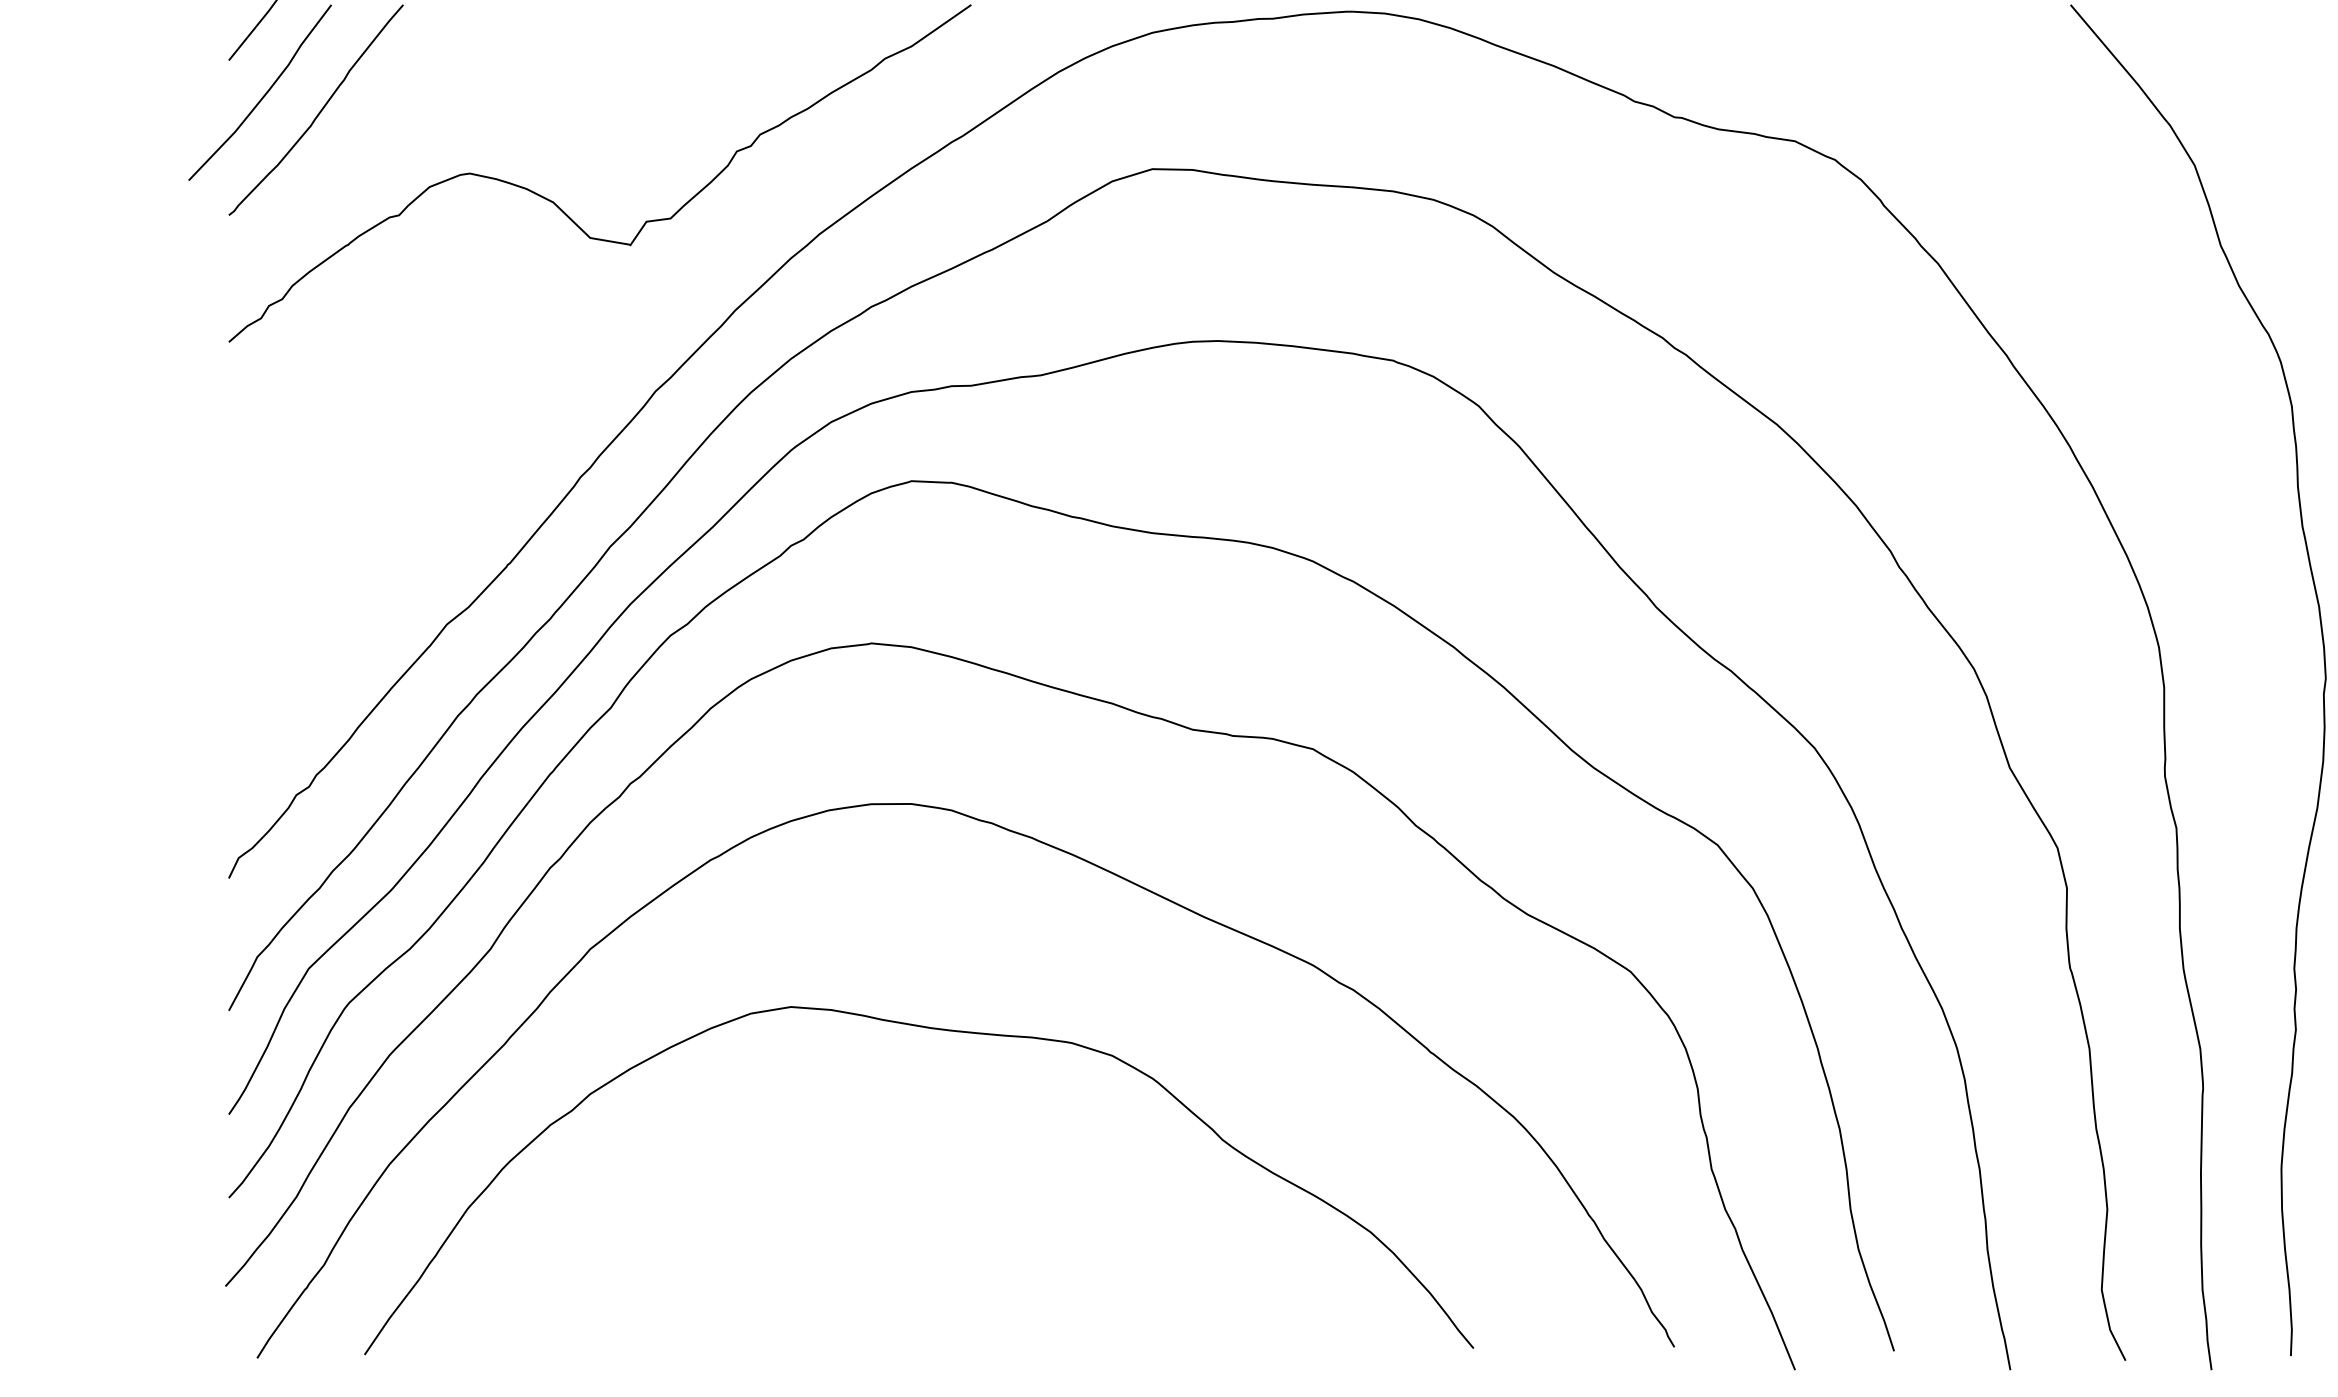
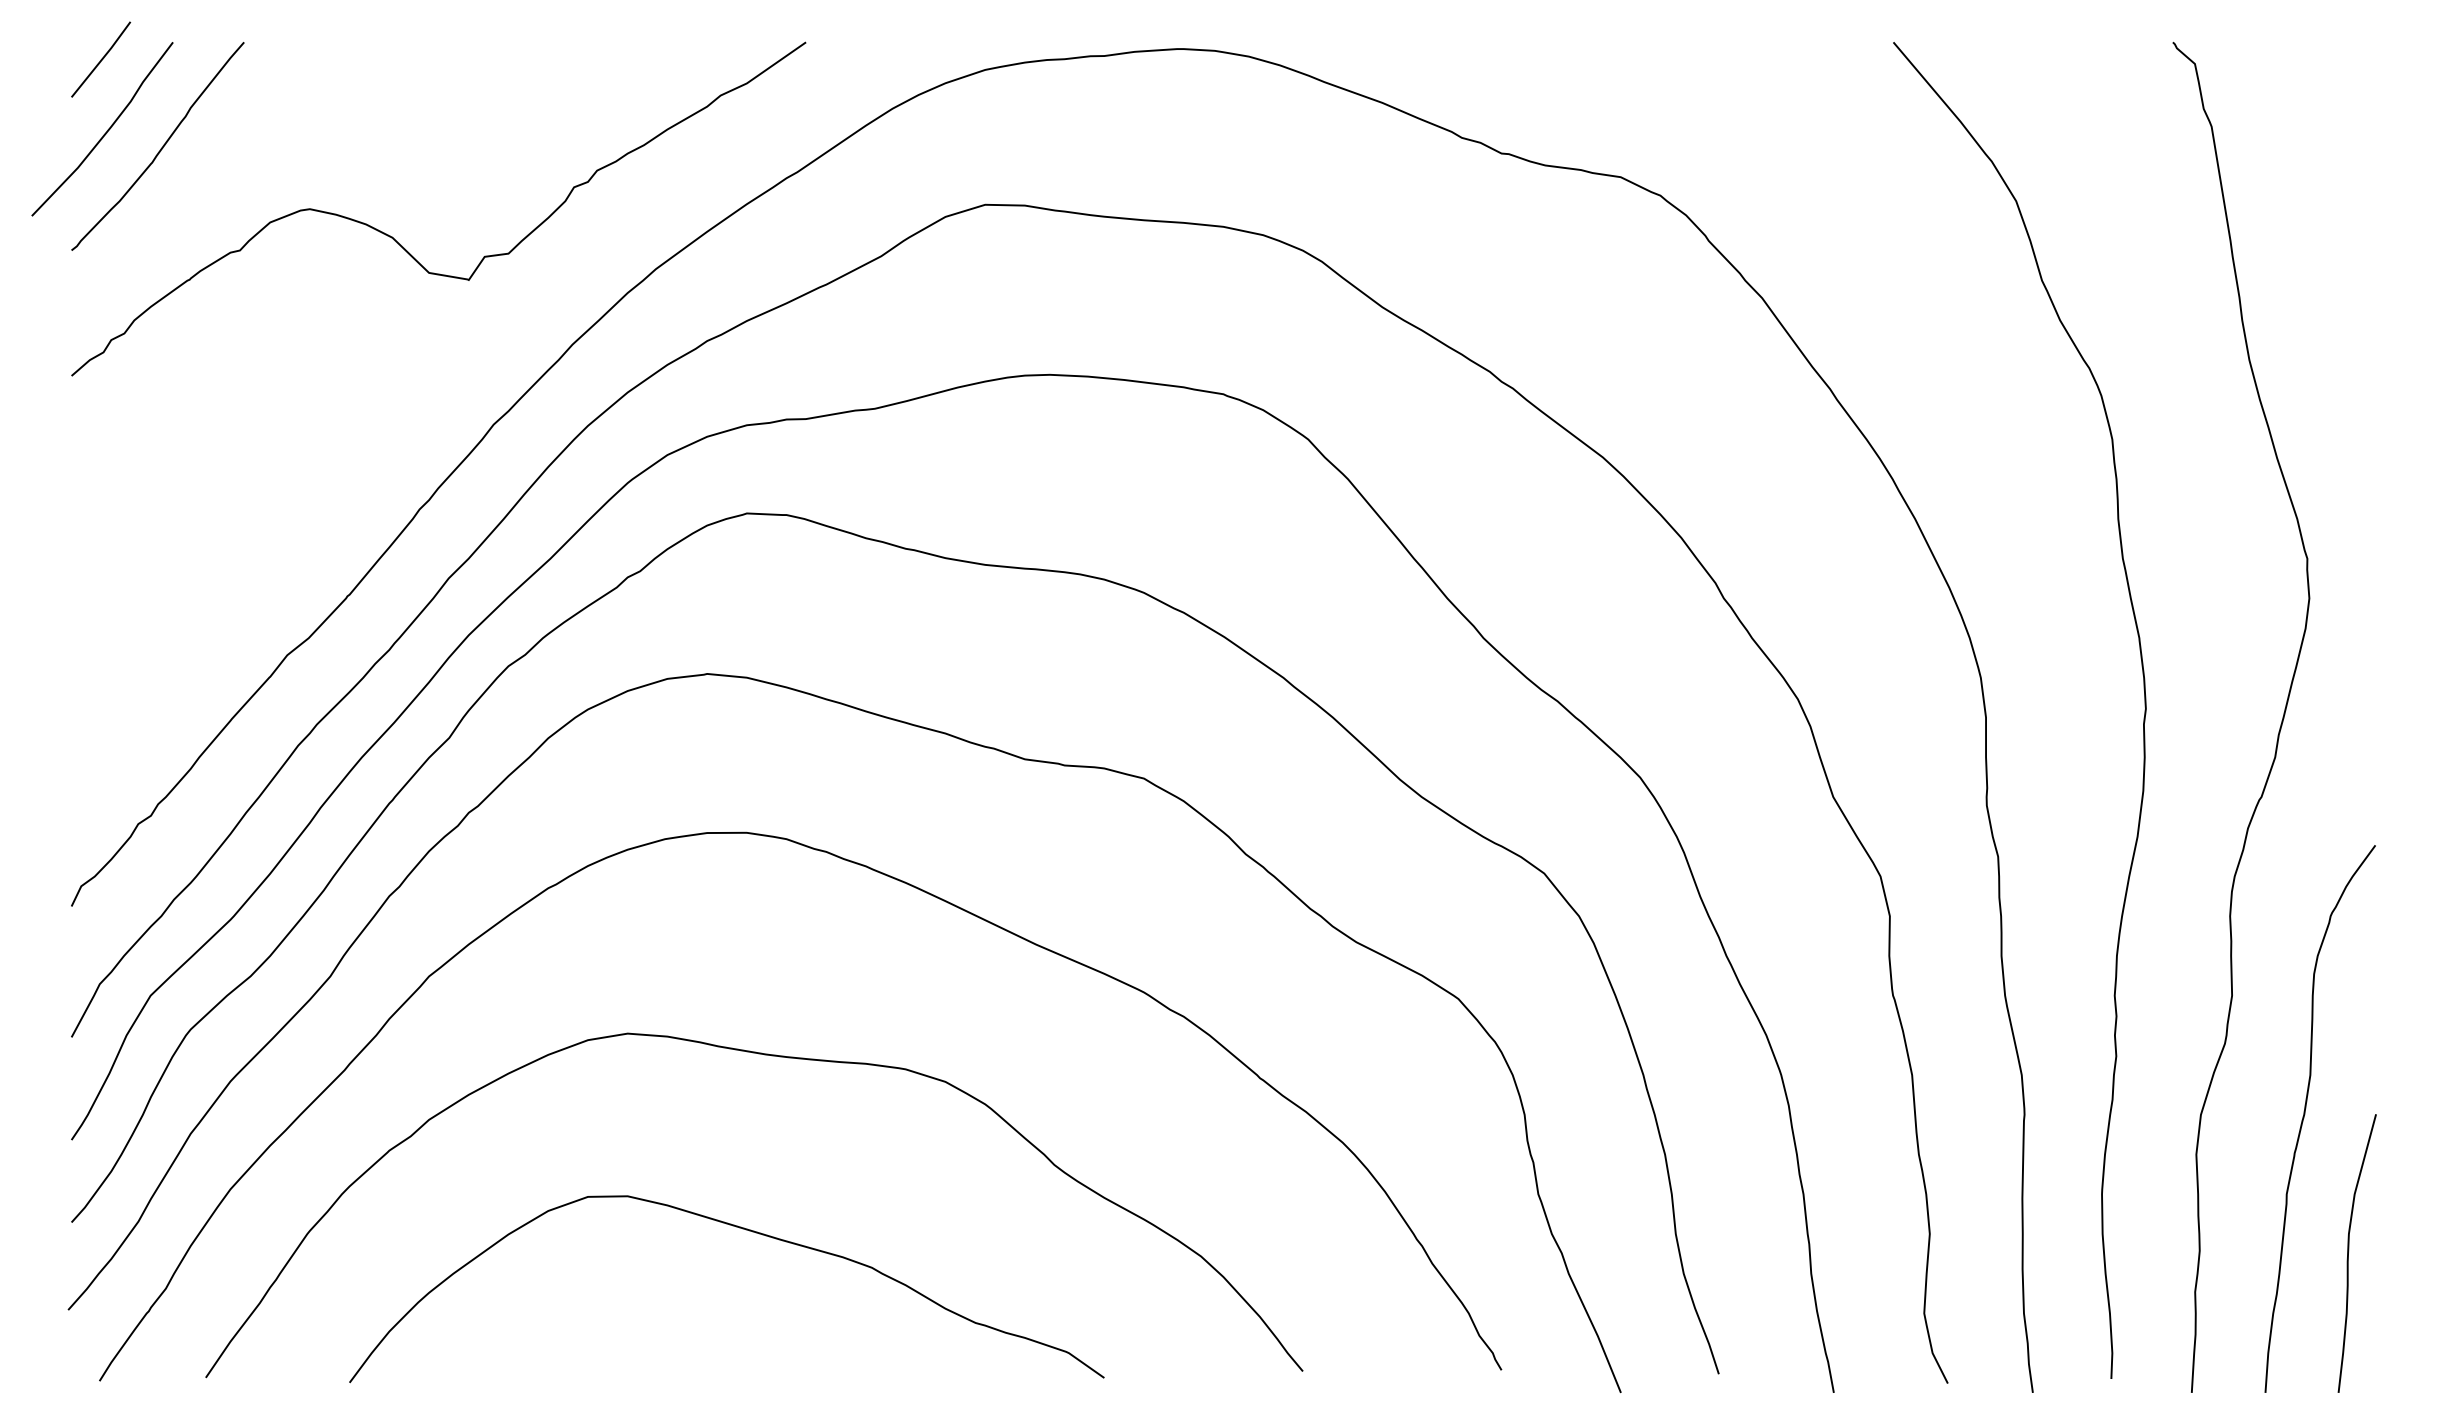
curve: (907, 1205) -> (742, 1229), added

